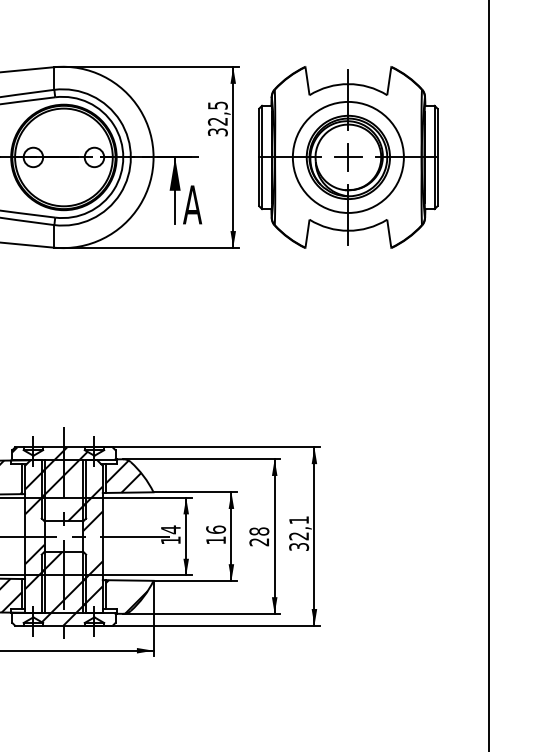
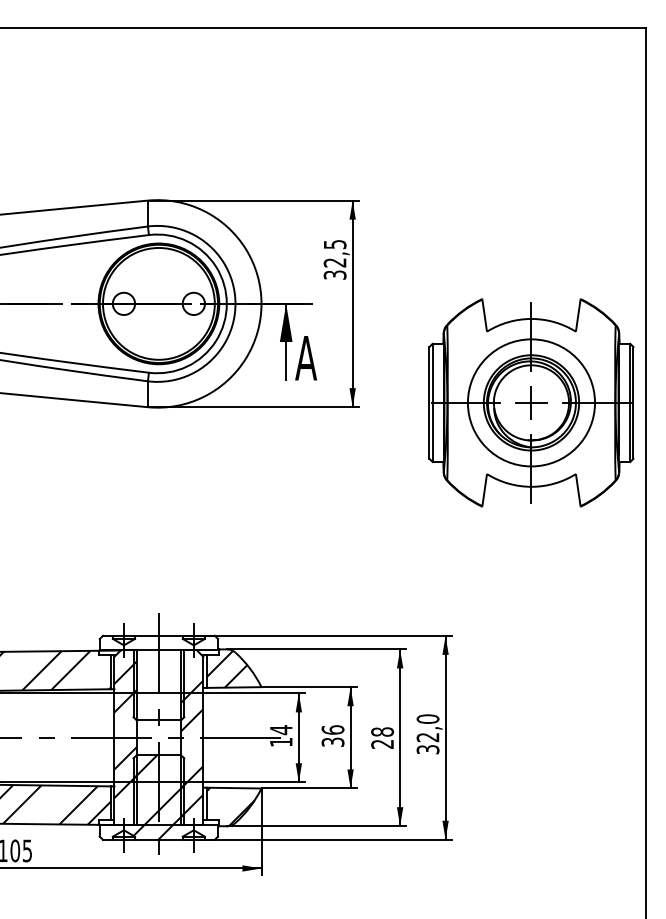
part: (348, 157) -> (531, 402), moved
hatch: (49, 483) -> (142, 677), removed
text: (298, 519) -> (427, 718), 32,1 -> 32,0
text: (215, 539) -> (332, 741), 16 -> 36

